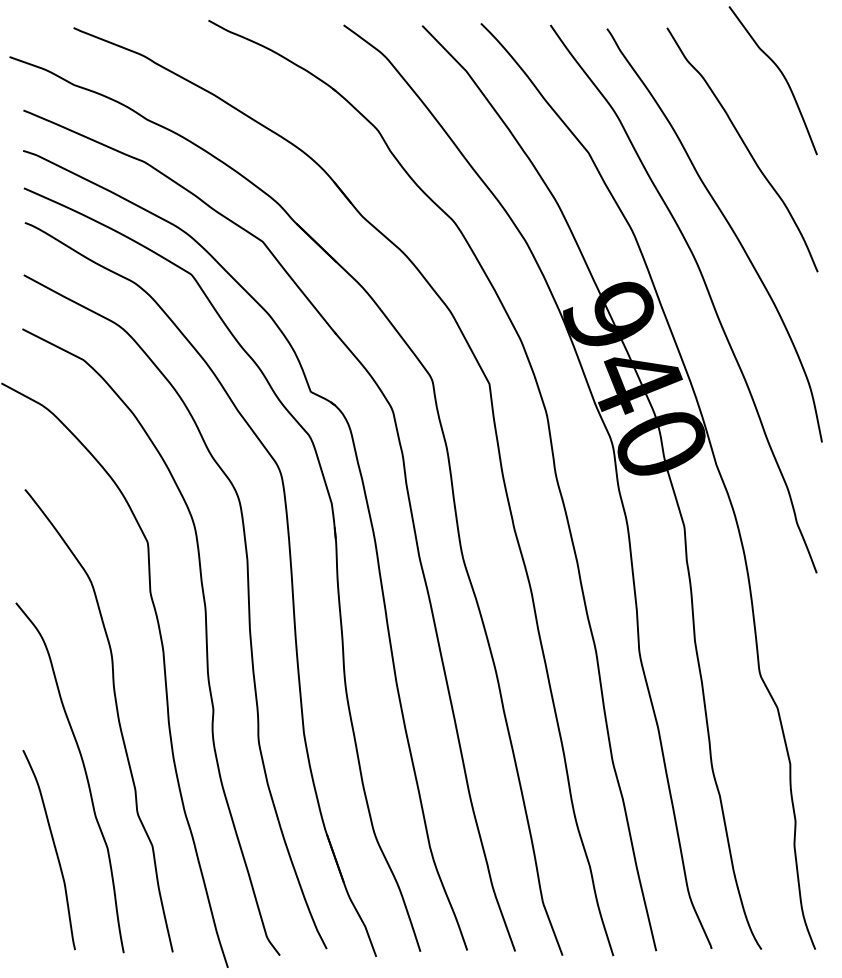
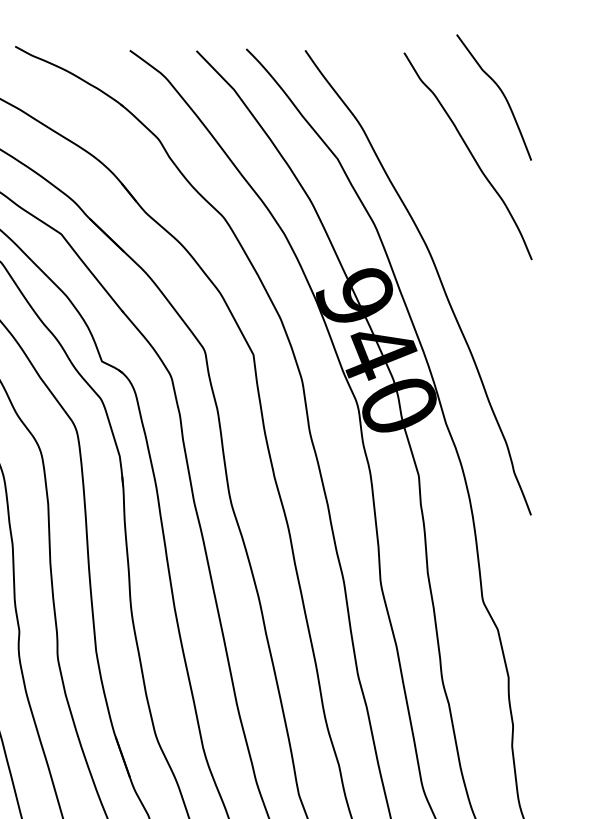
curve: (728, 225) -> (456, 220), removed

